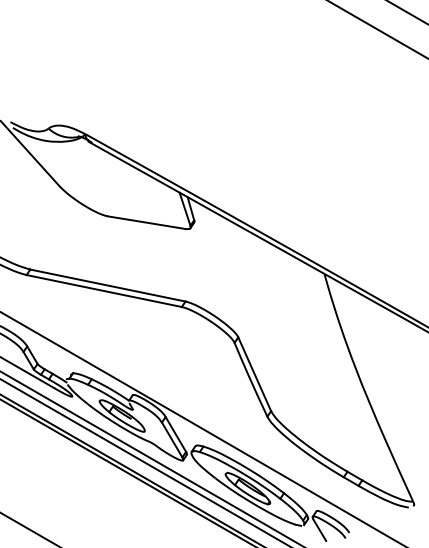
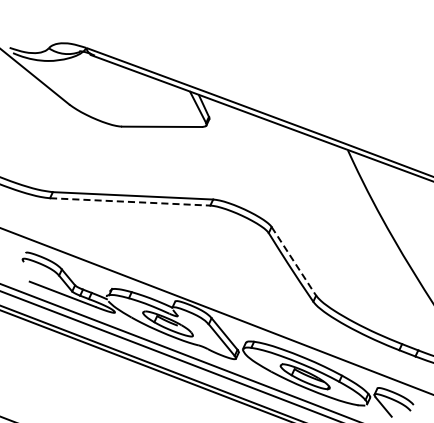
line: (104, 291) -> (130, 202), solid -> dashed
line: (254, 374) -> (293, 261), solid -> dashed

